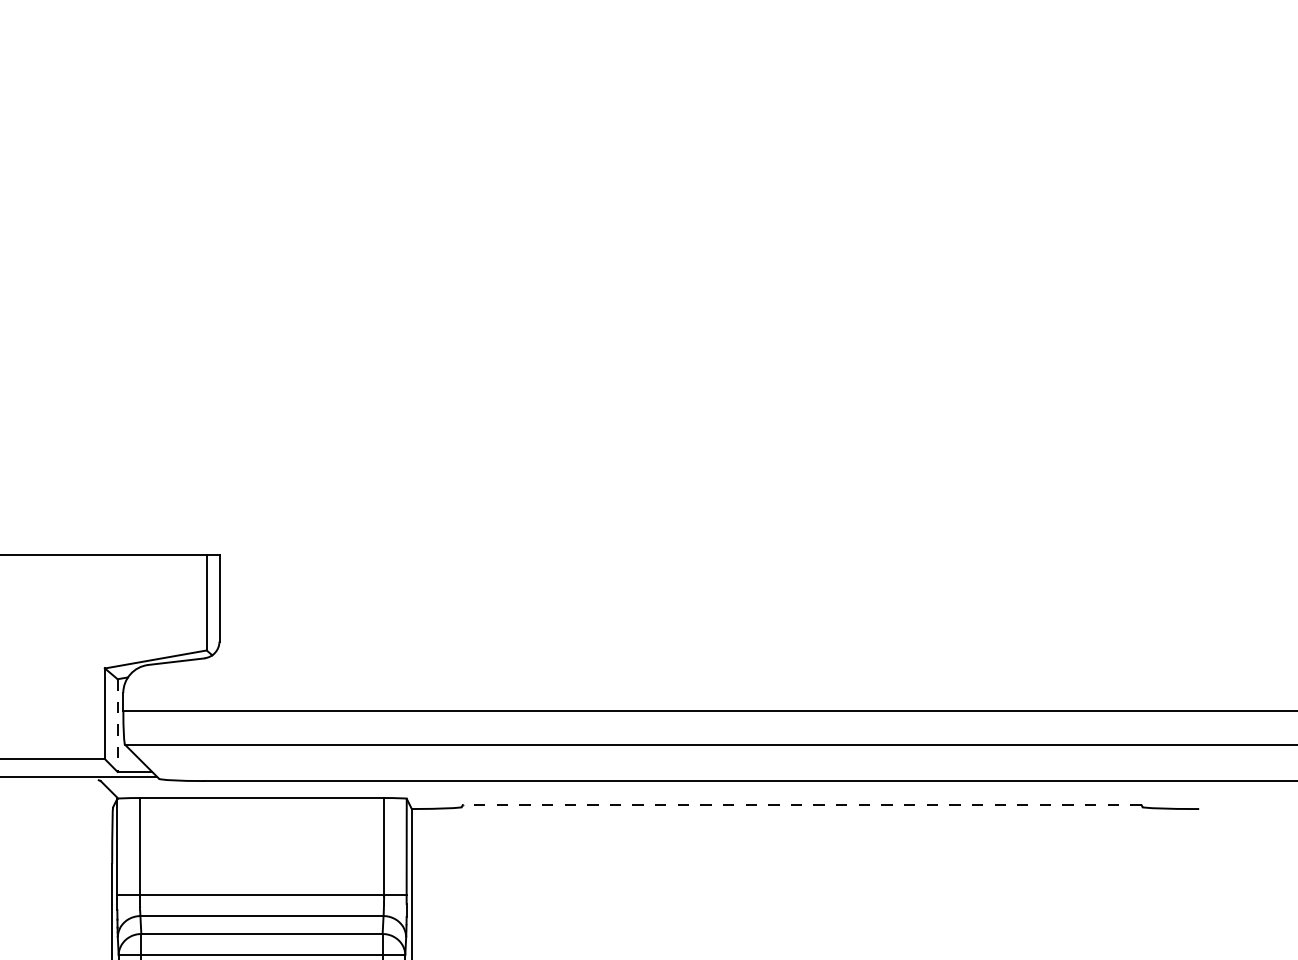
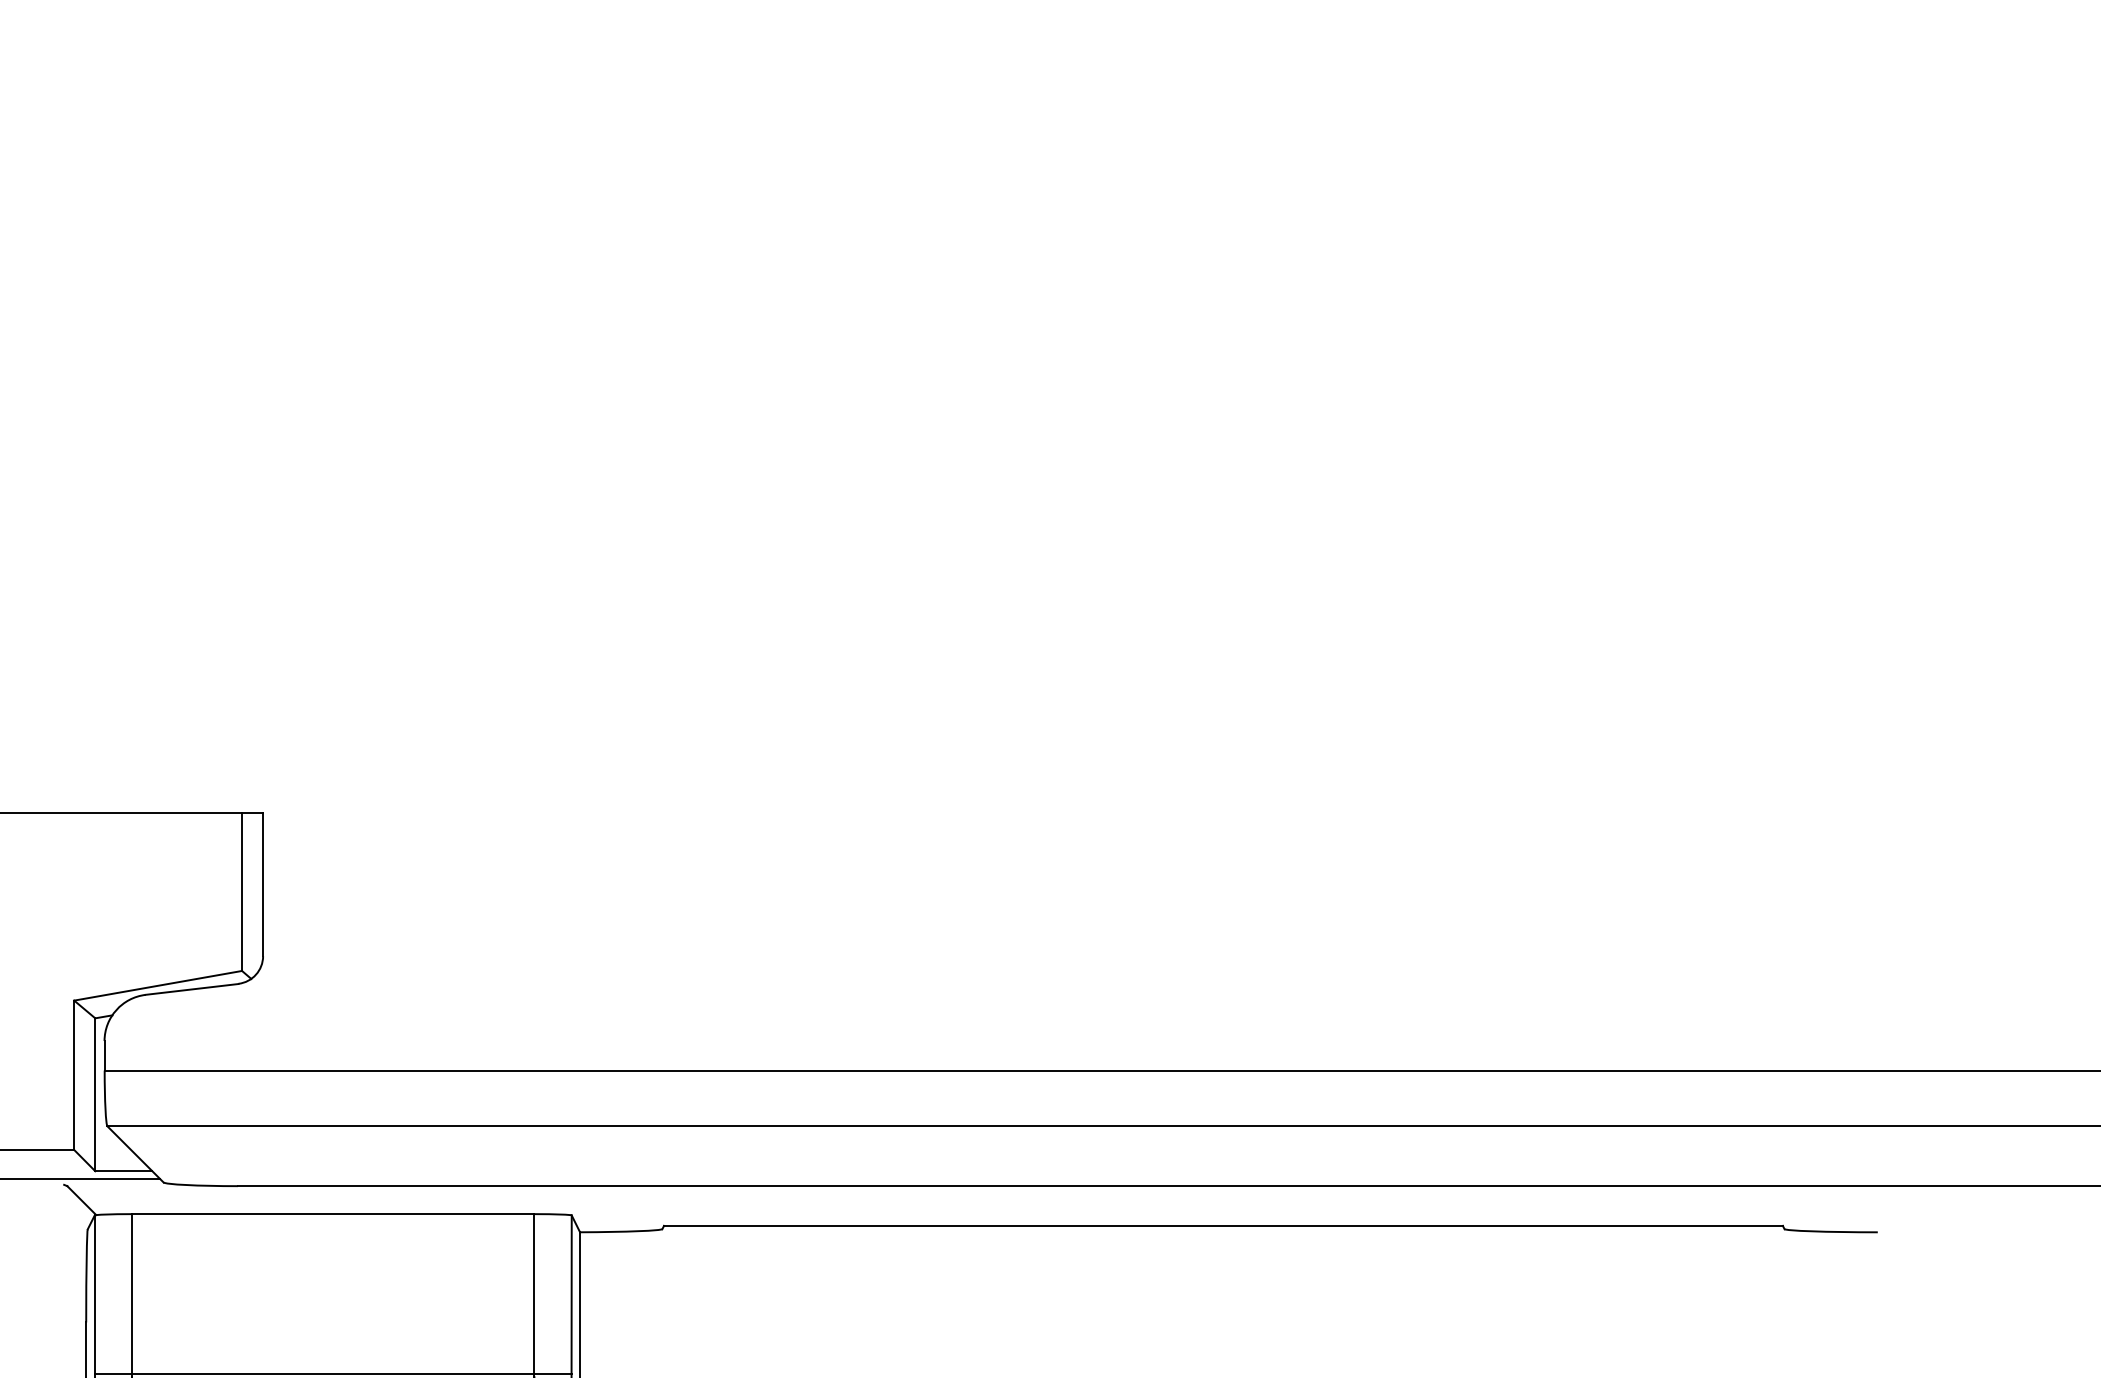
line: (117, 726) -> (94, 1096), dashed -> solid
line: (801, 805) -> (1222, 1226), dashed -> solid

